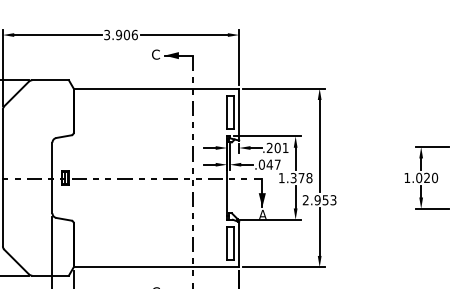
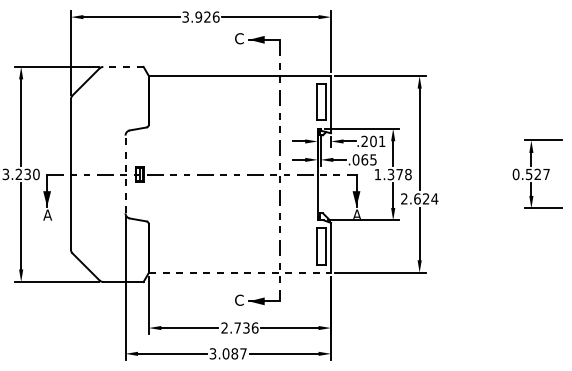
text: (126, 34) -> (207, 16), 3.906 -> 3.926
line: (49, 79) -> (122, 66), solid -> dashed
text: (273, 164) -> (368, 159), .047 -> .065
line: (52, 178) -> (125, 174), solid -> dashed
text: (420, 178) -> (530, 174), 1.020 -> 0.527
text: (325, 199) -> (426, 198), 2.953 -> 2.624
line: (156, 267) -> (240, 272), solid -> dashed

